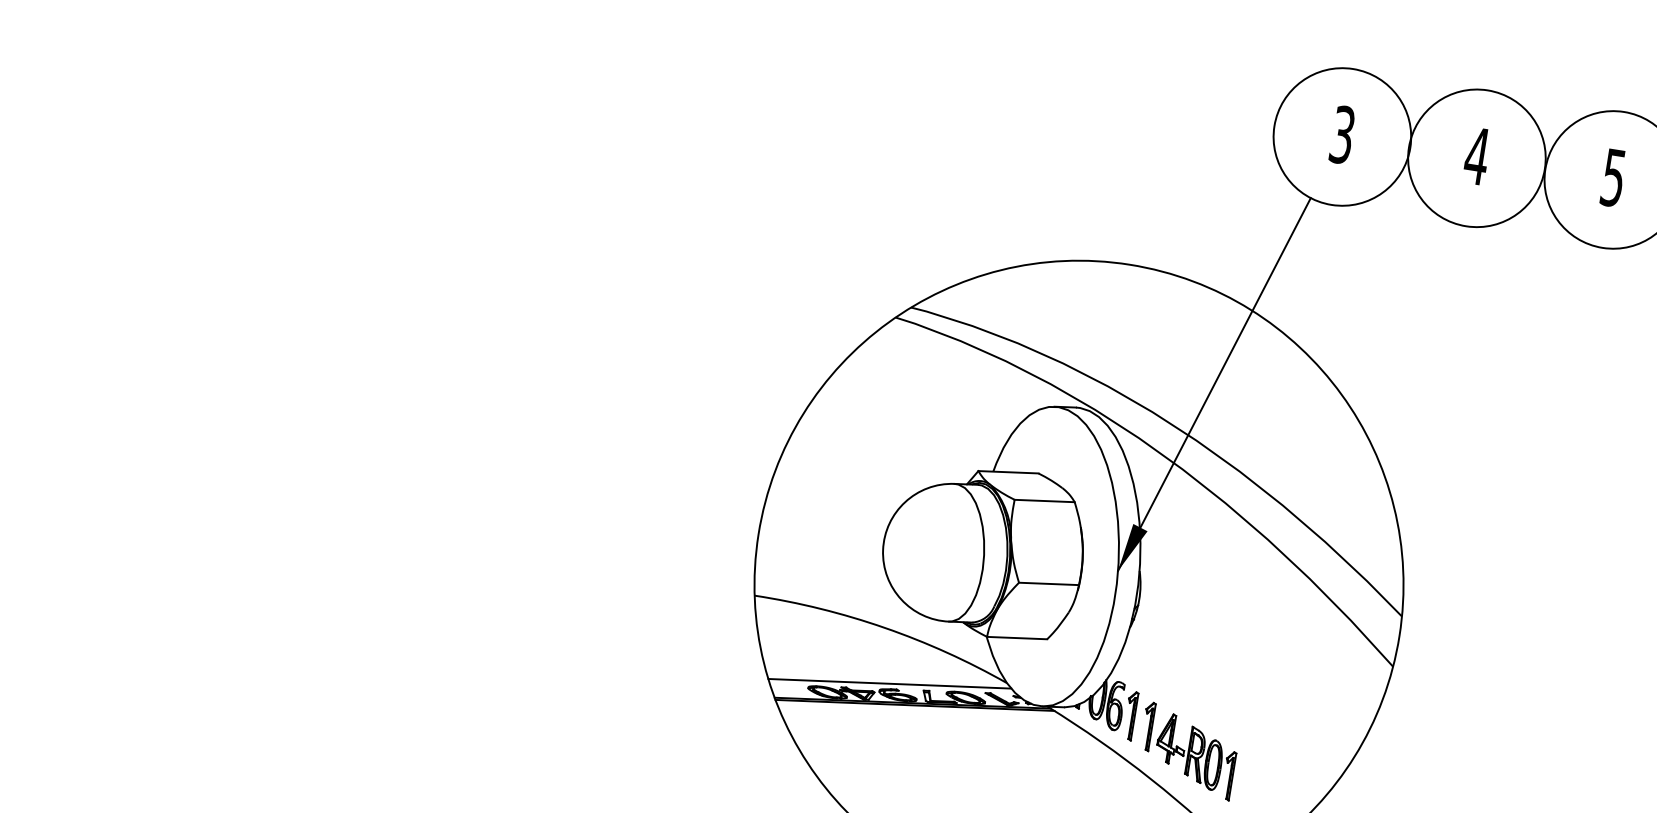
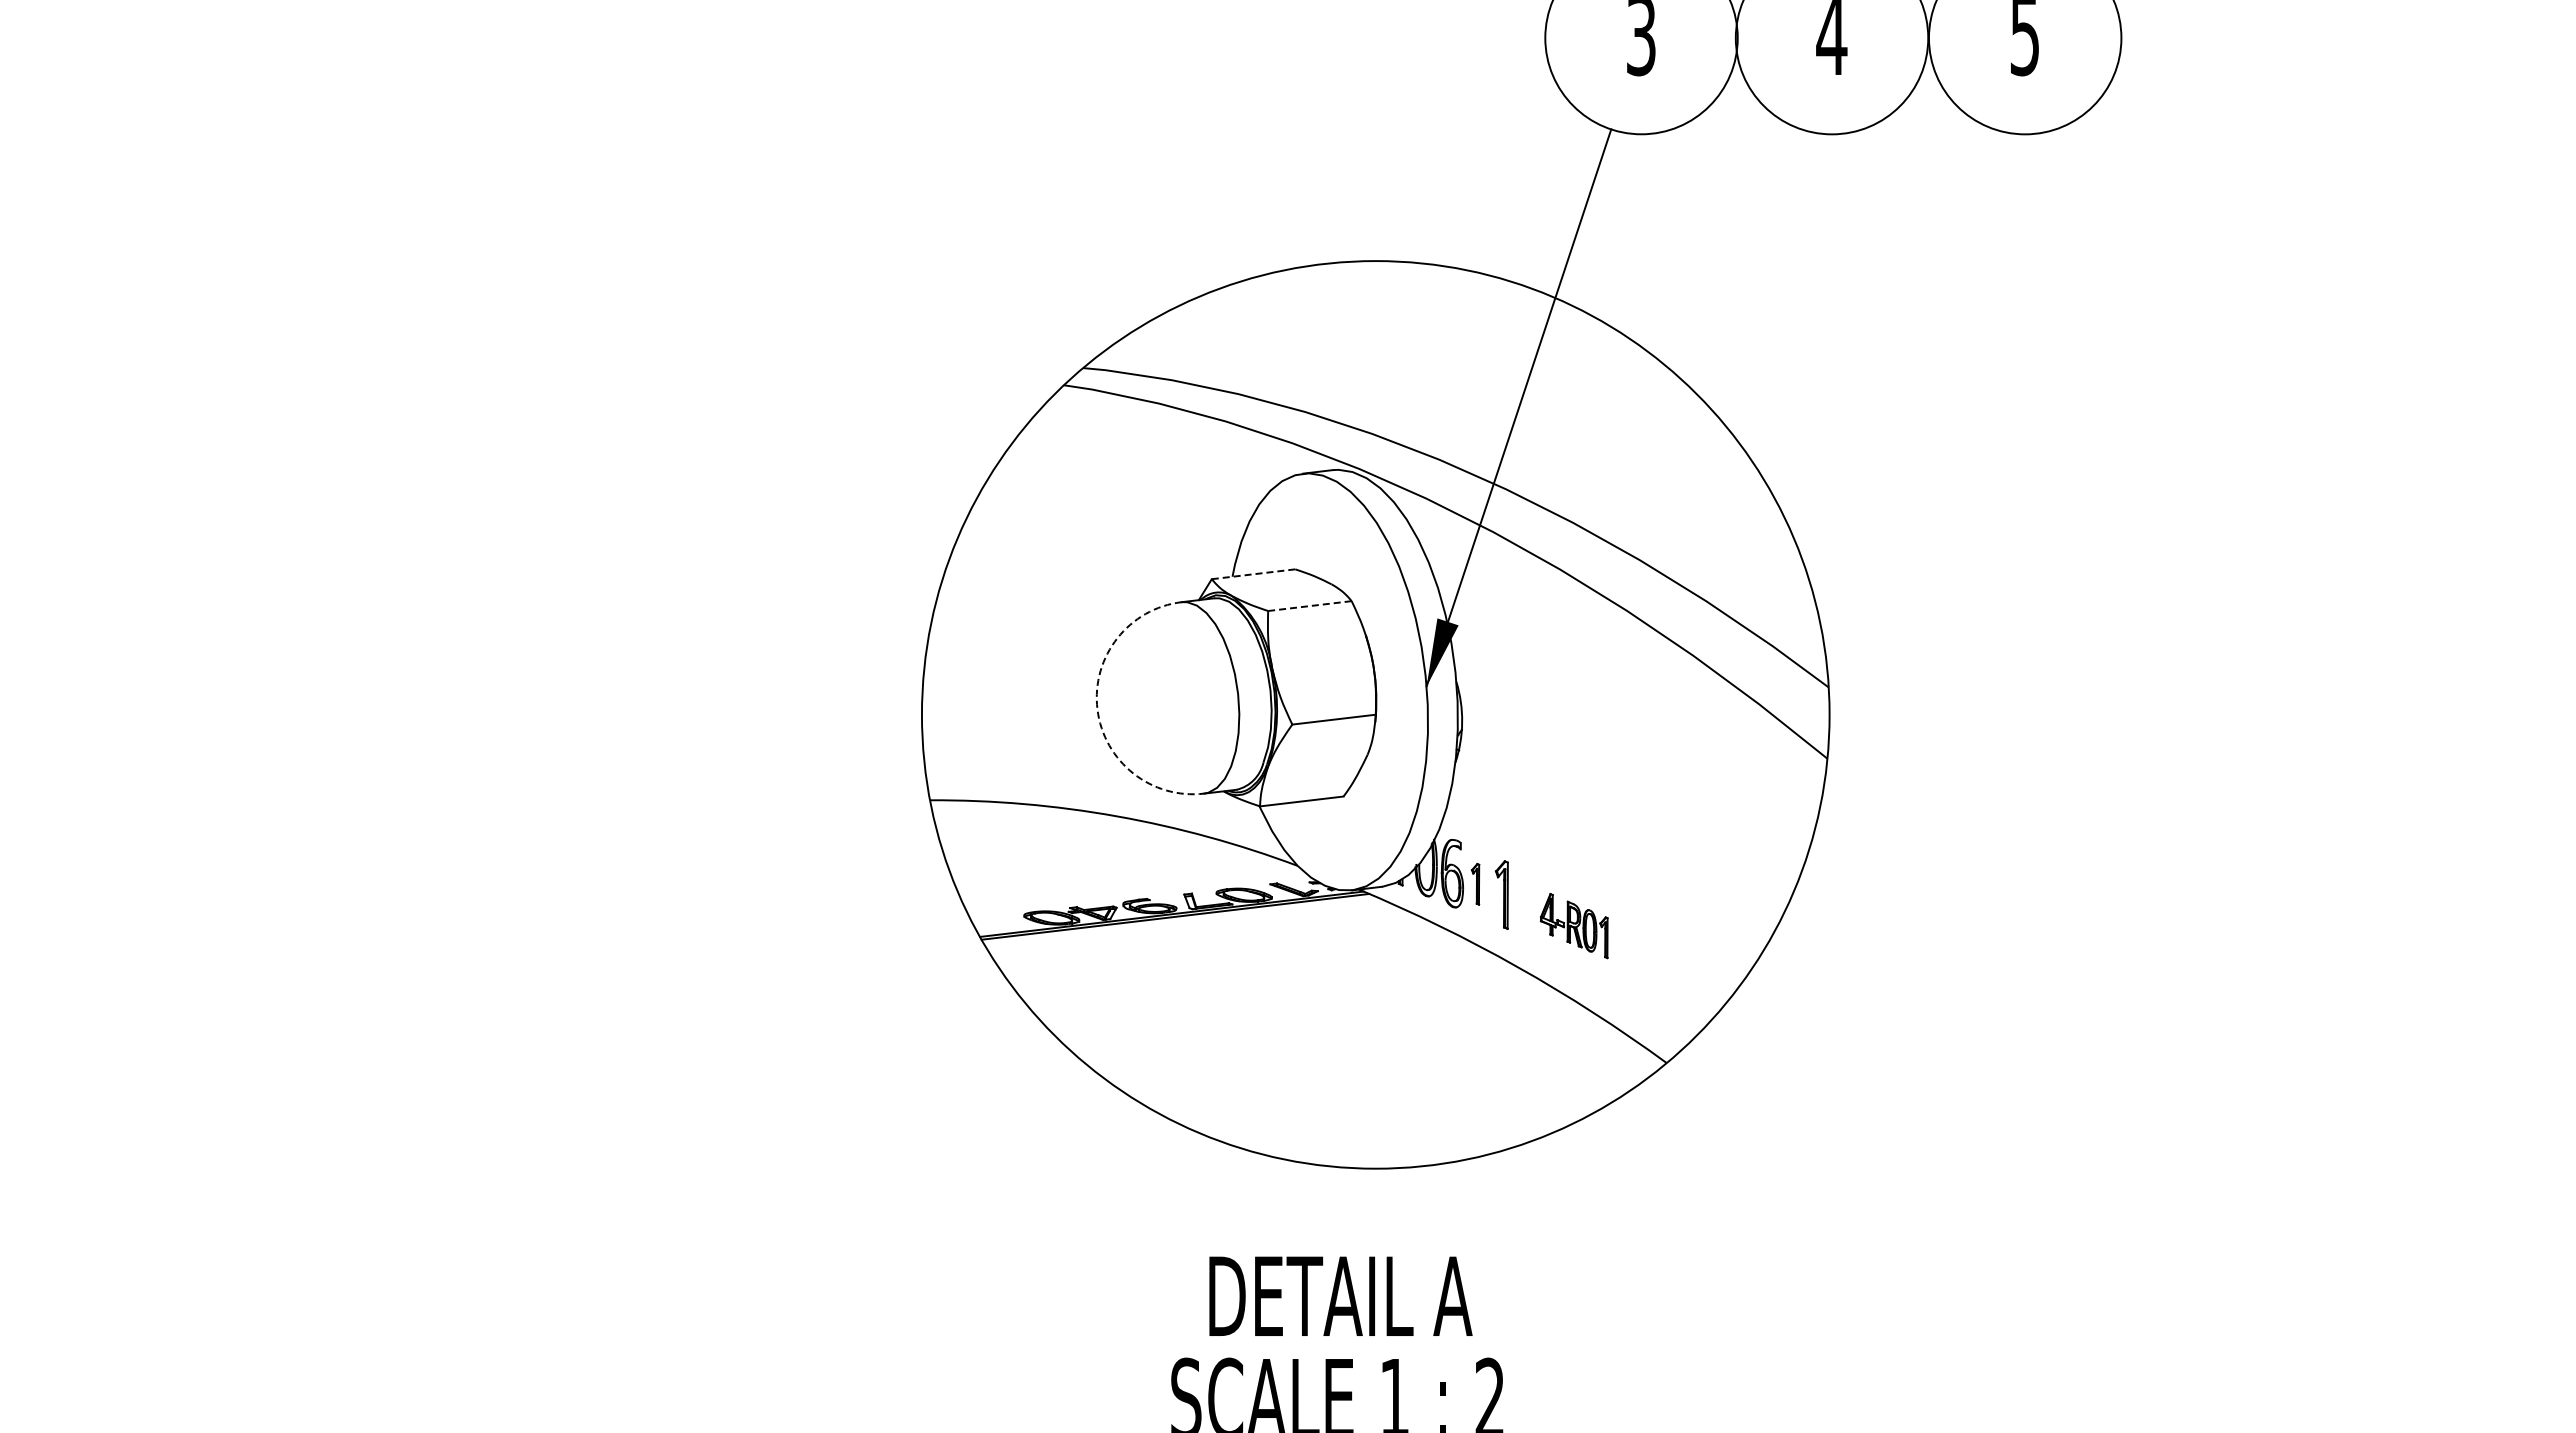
line: (1009, 472) -> (1254, 574), solid -> dashed
line: (1045, 501) -> (1310, 606), solid -> dashed
arc: (883, 550) -> (1097, 709), solid -> dashed
line: (889, 683) -> (1135, 892), removed
part: (1130, 716) -> (1475, 884), size x0.6
part: (1195, 756) -> (1573, 925), size x0.6

